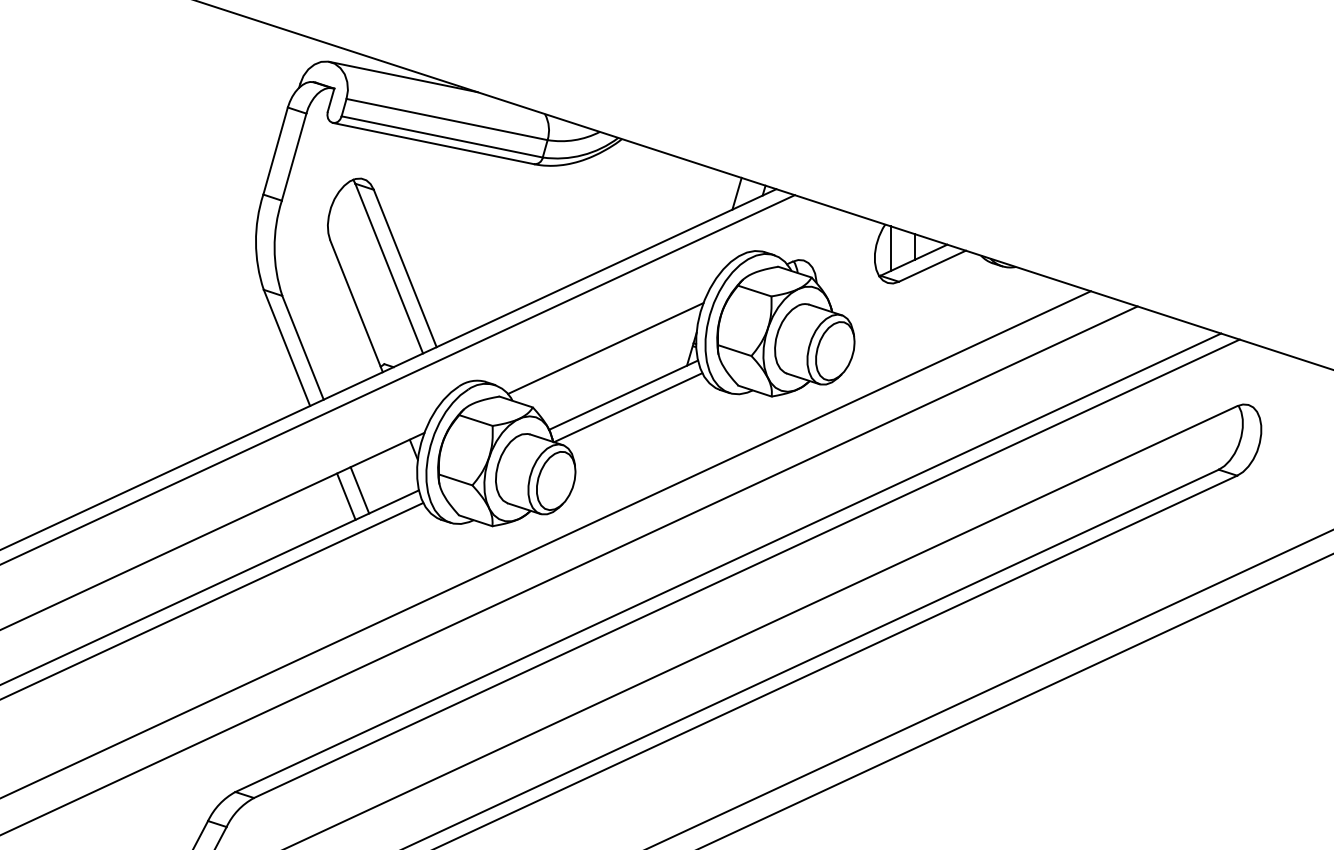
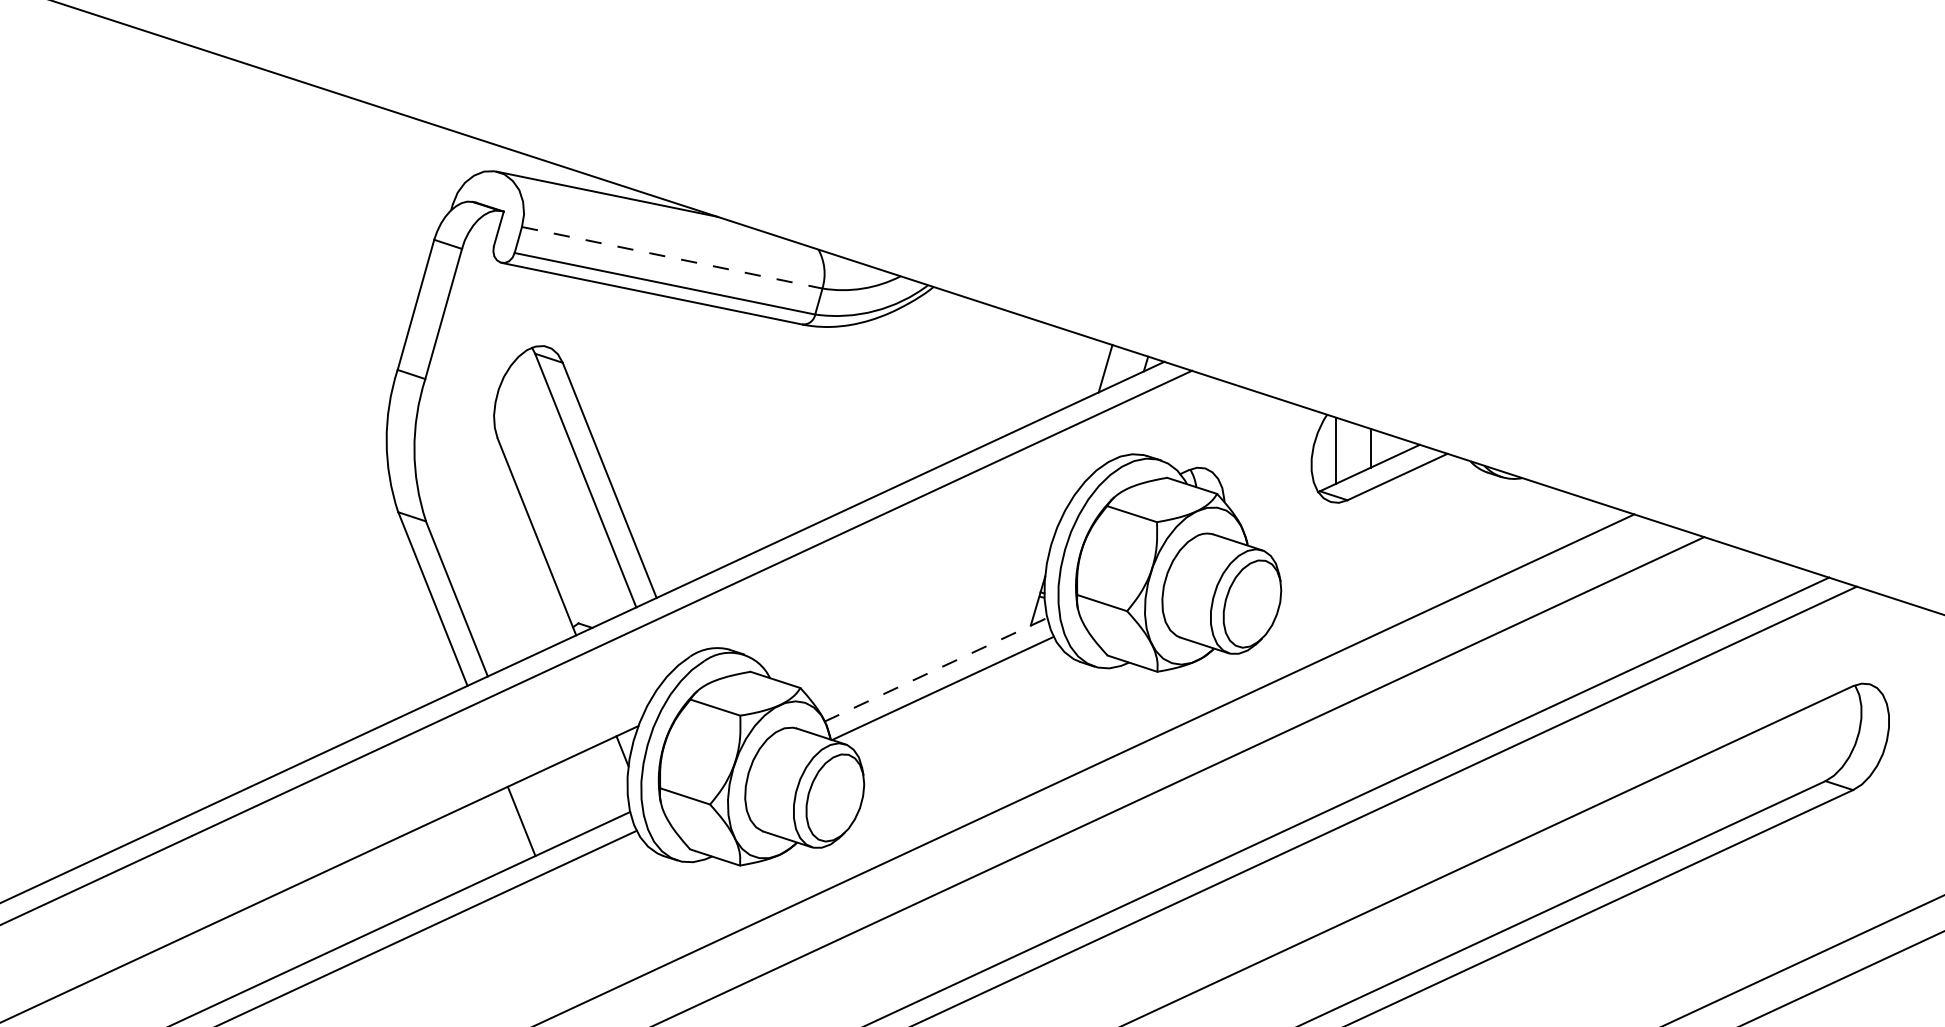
line: (447, 119) -> (672, 257), solid -> dashed
line: (605, 348) -> (908, 599), removed
line: (623, 395) -> (935, 670), solid -> dashed
line: (359, 490) -> (541, 812), removed

